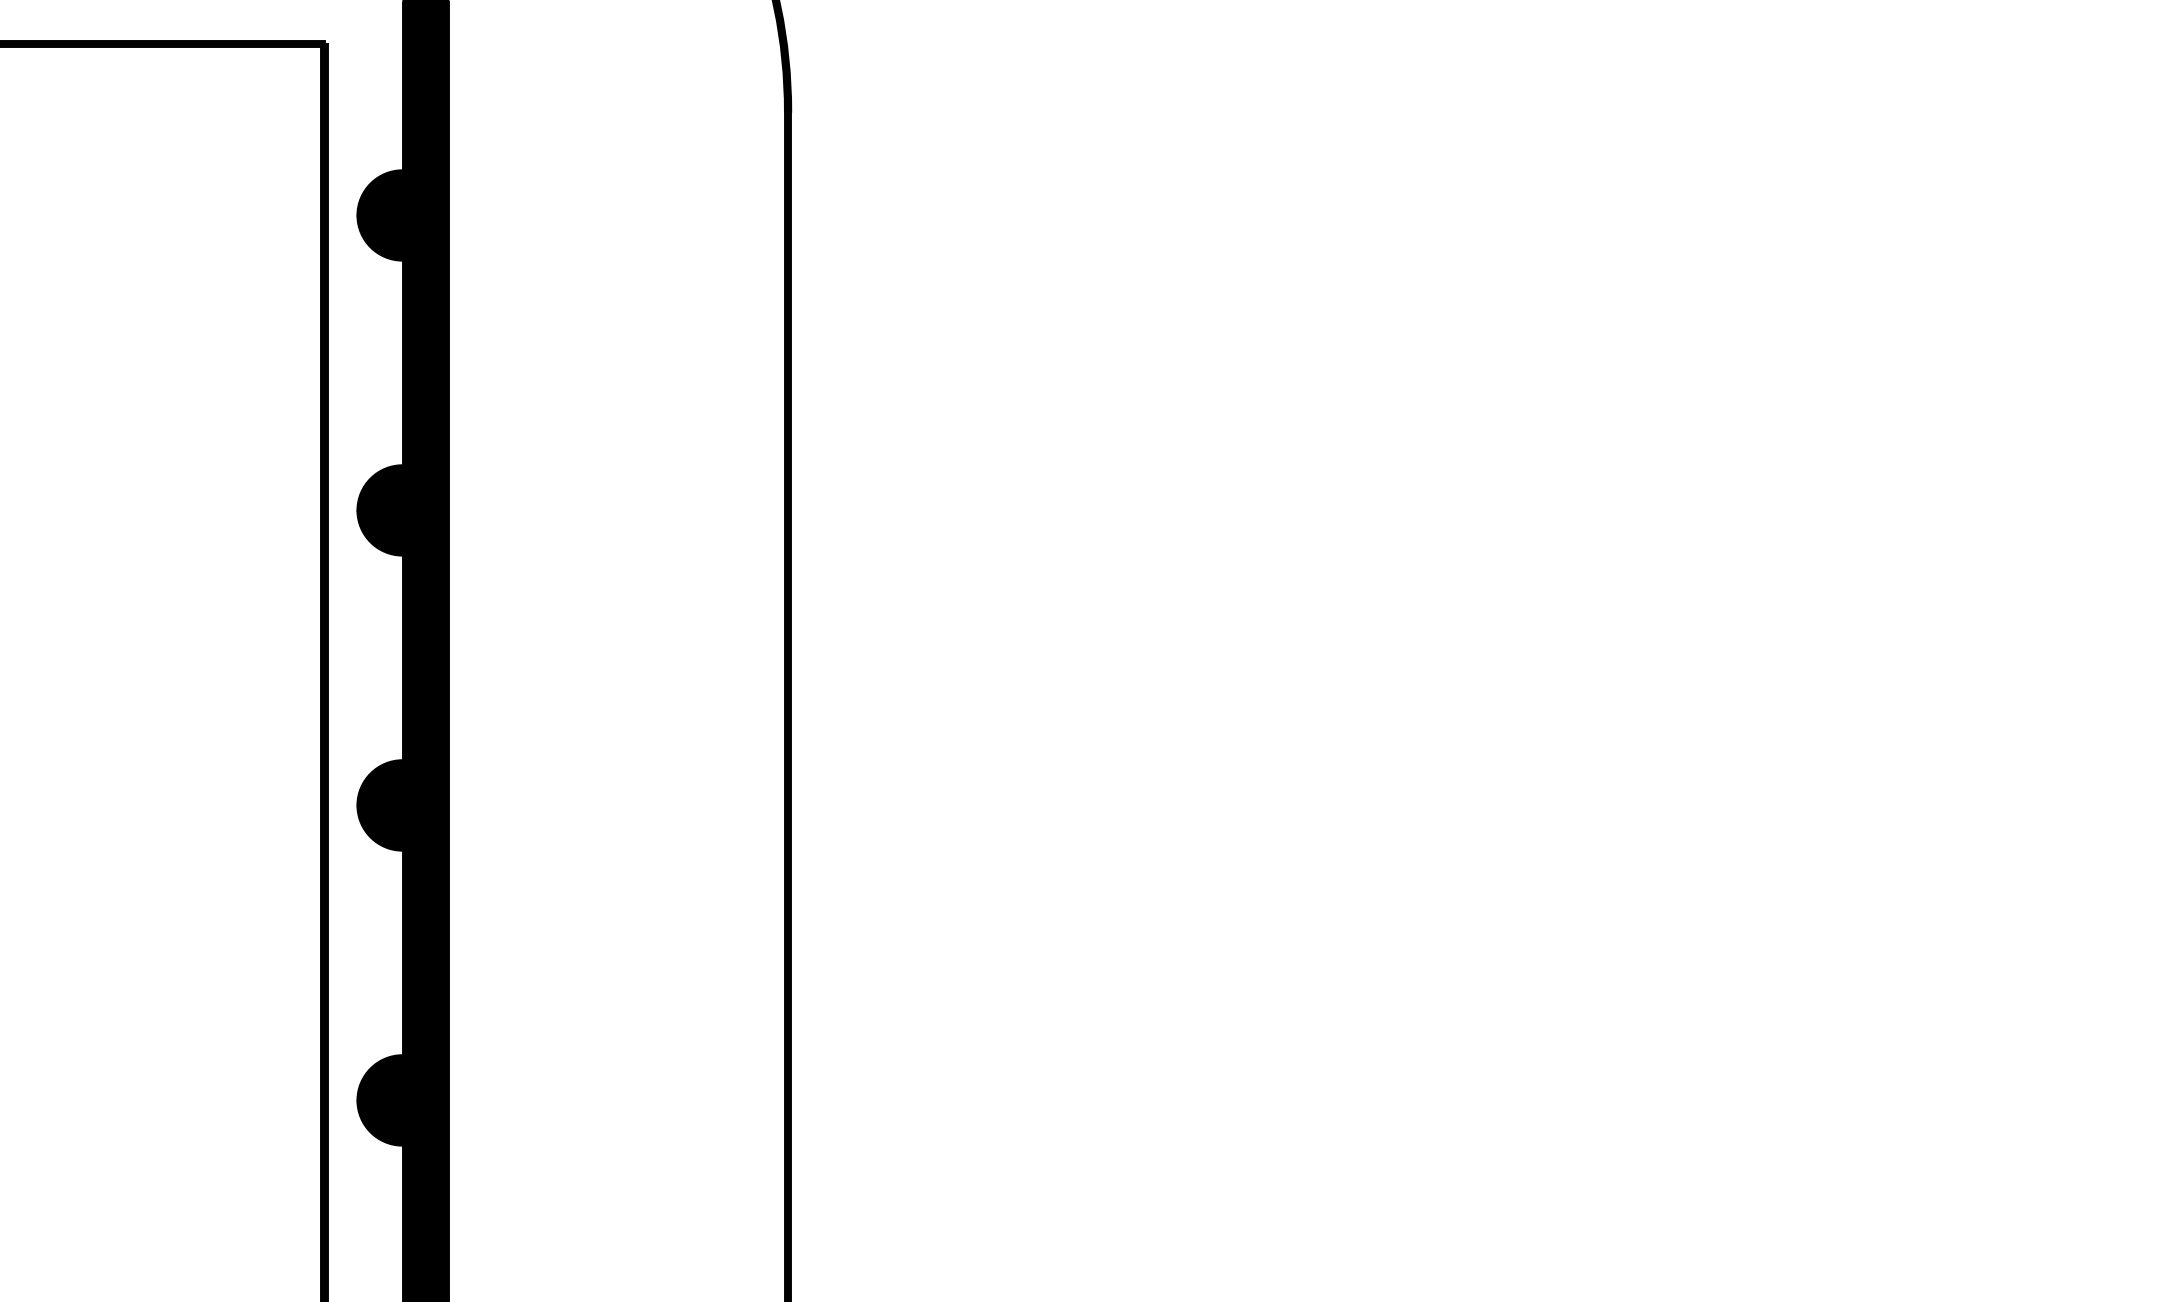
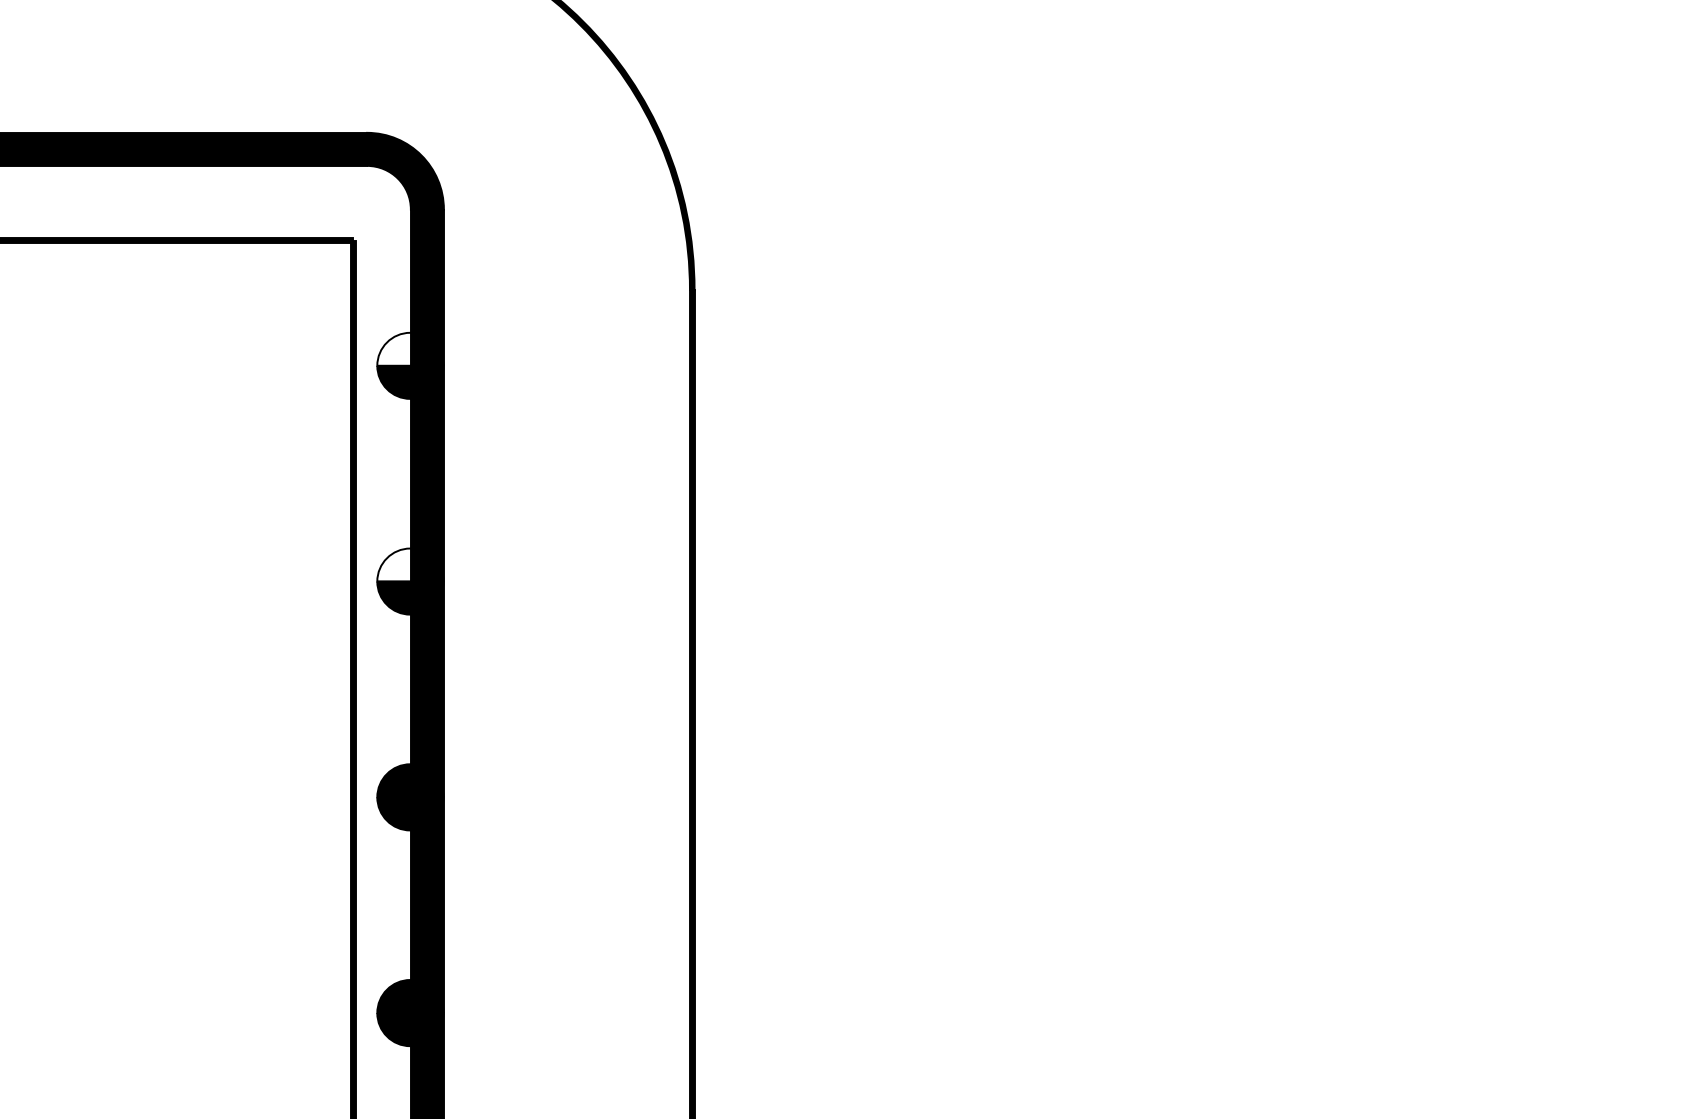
fill: (402, 191) -> (410, 348), removed
fill: (402, 487) -> (410, 564), removed

